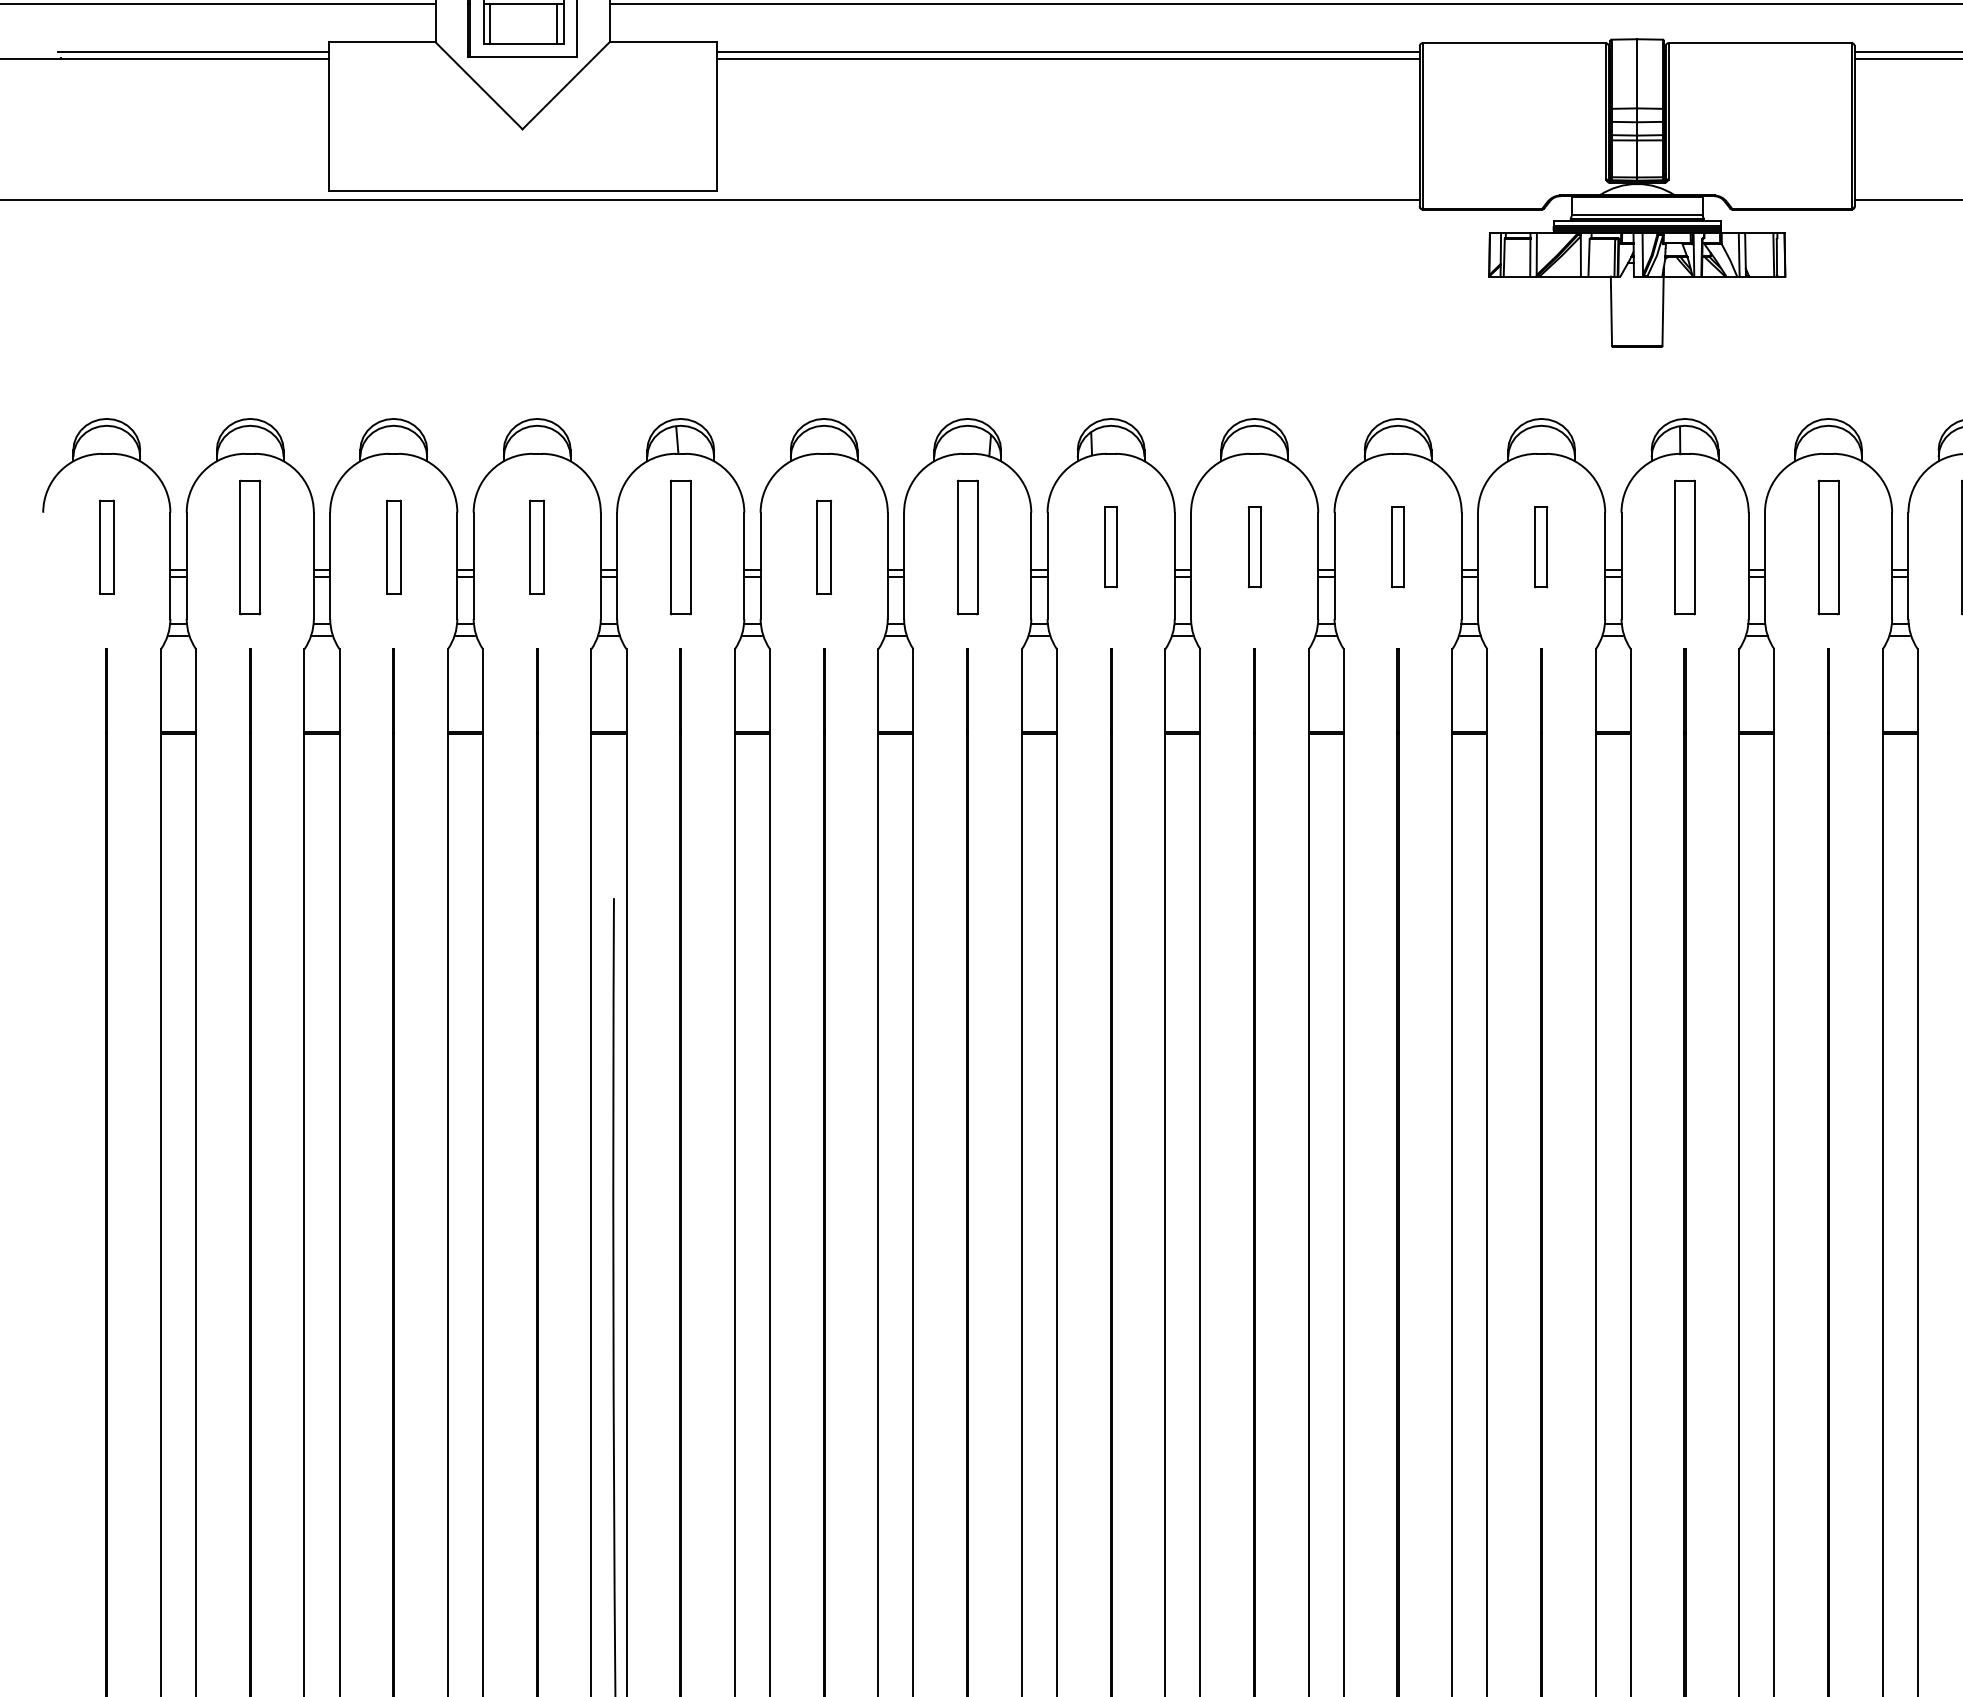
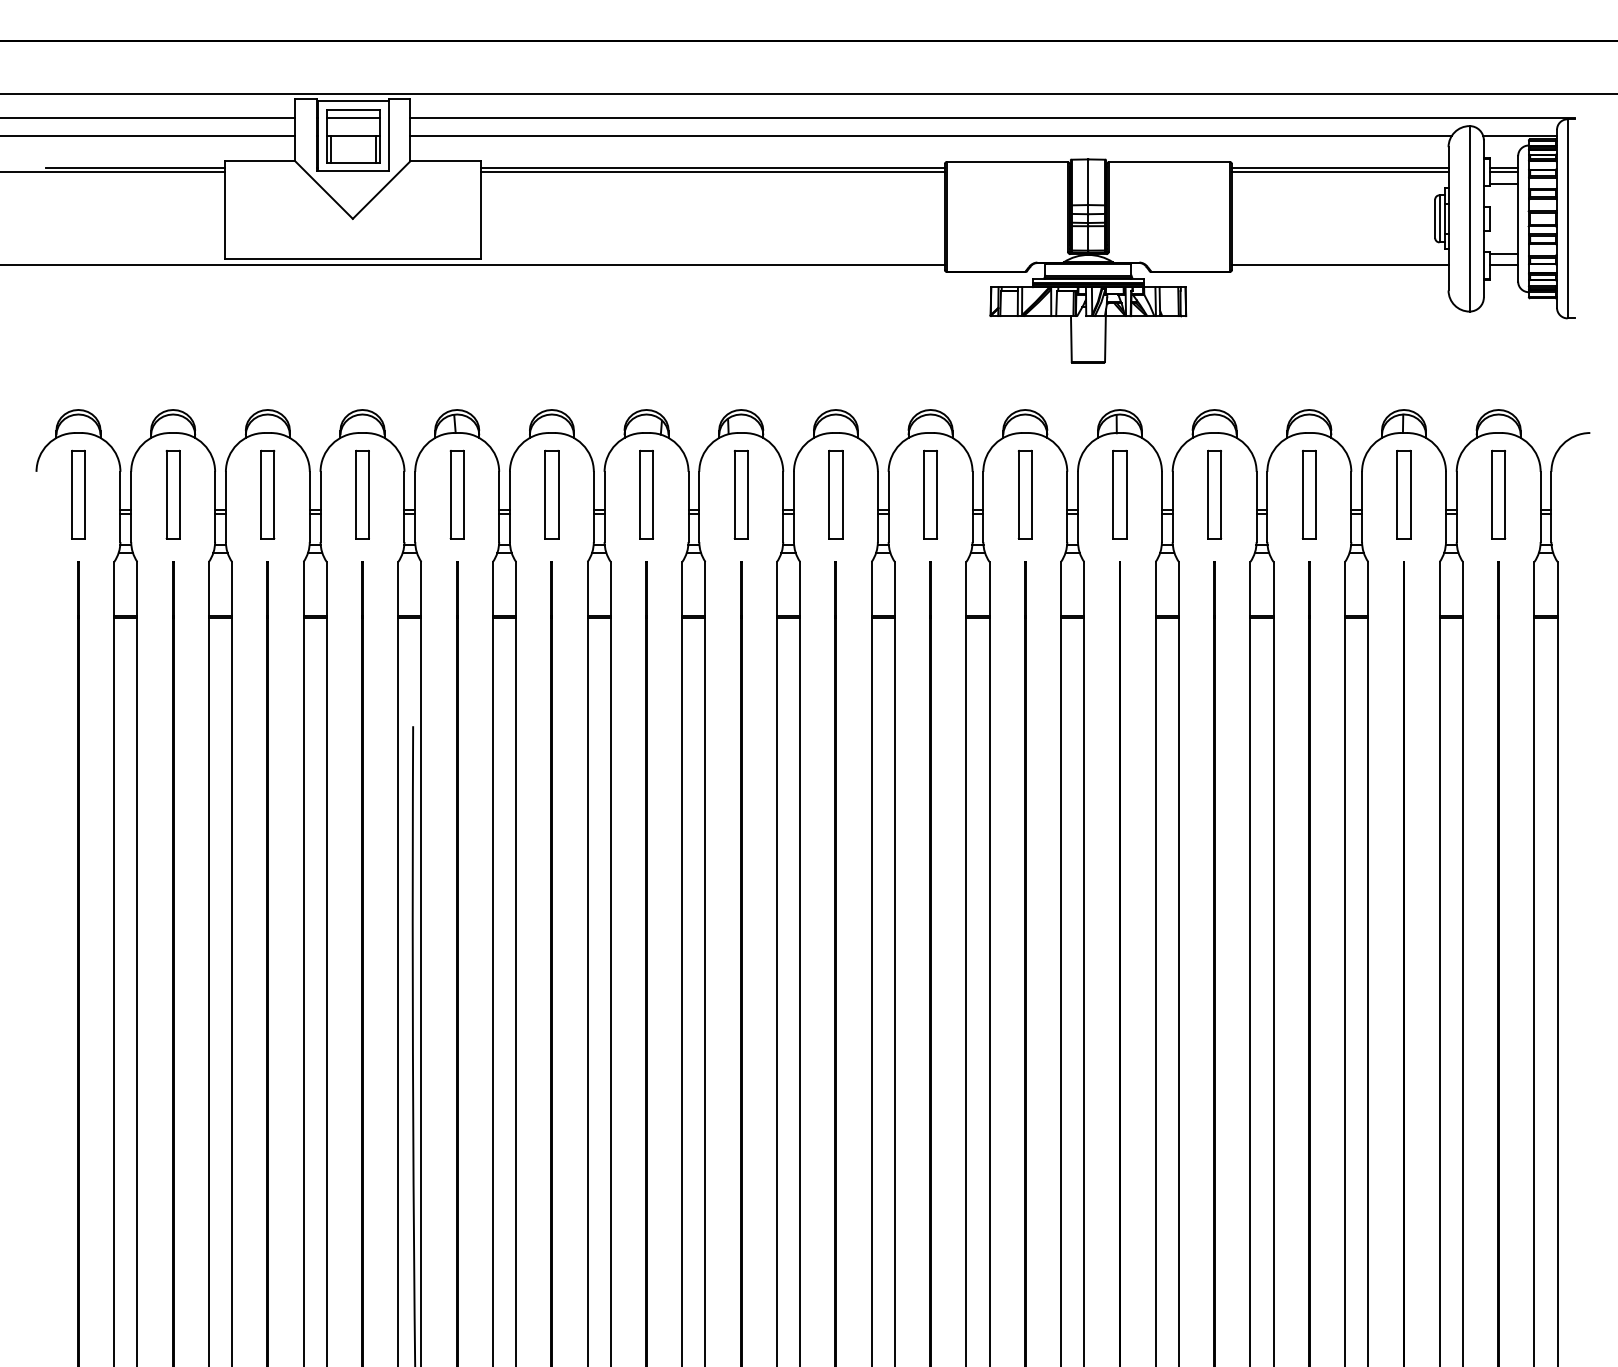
part: (106, 547) -> (78, 494), size x1.43
part: (393, 547) -> (267, 494), size x1.43
part: (537, 547) -> (362, 494), size x1.43
part: (823, 547) -> (551, 494), size x1.43
part: (1110, 547) -> (740, 494), size x1.67
part: (1253, 547) -> (835, 494), size x1.67
part: (1397, 547) -> (930, 494), size x1.67
part: (1540, 547) -> (1024, 494), size x1.67

